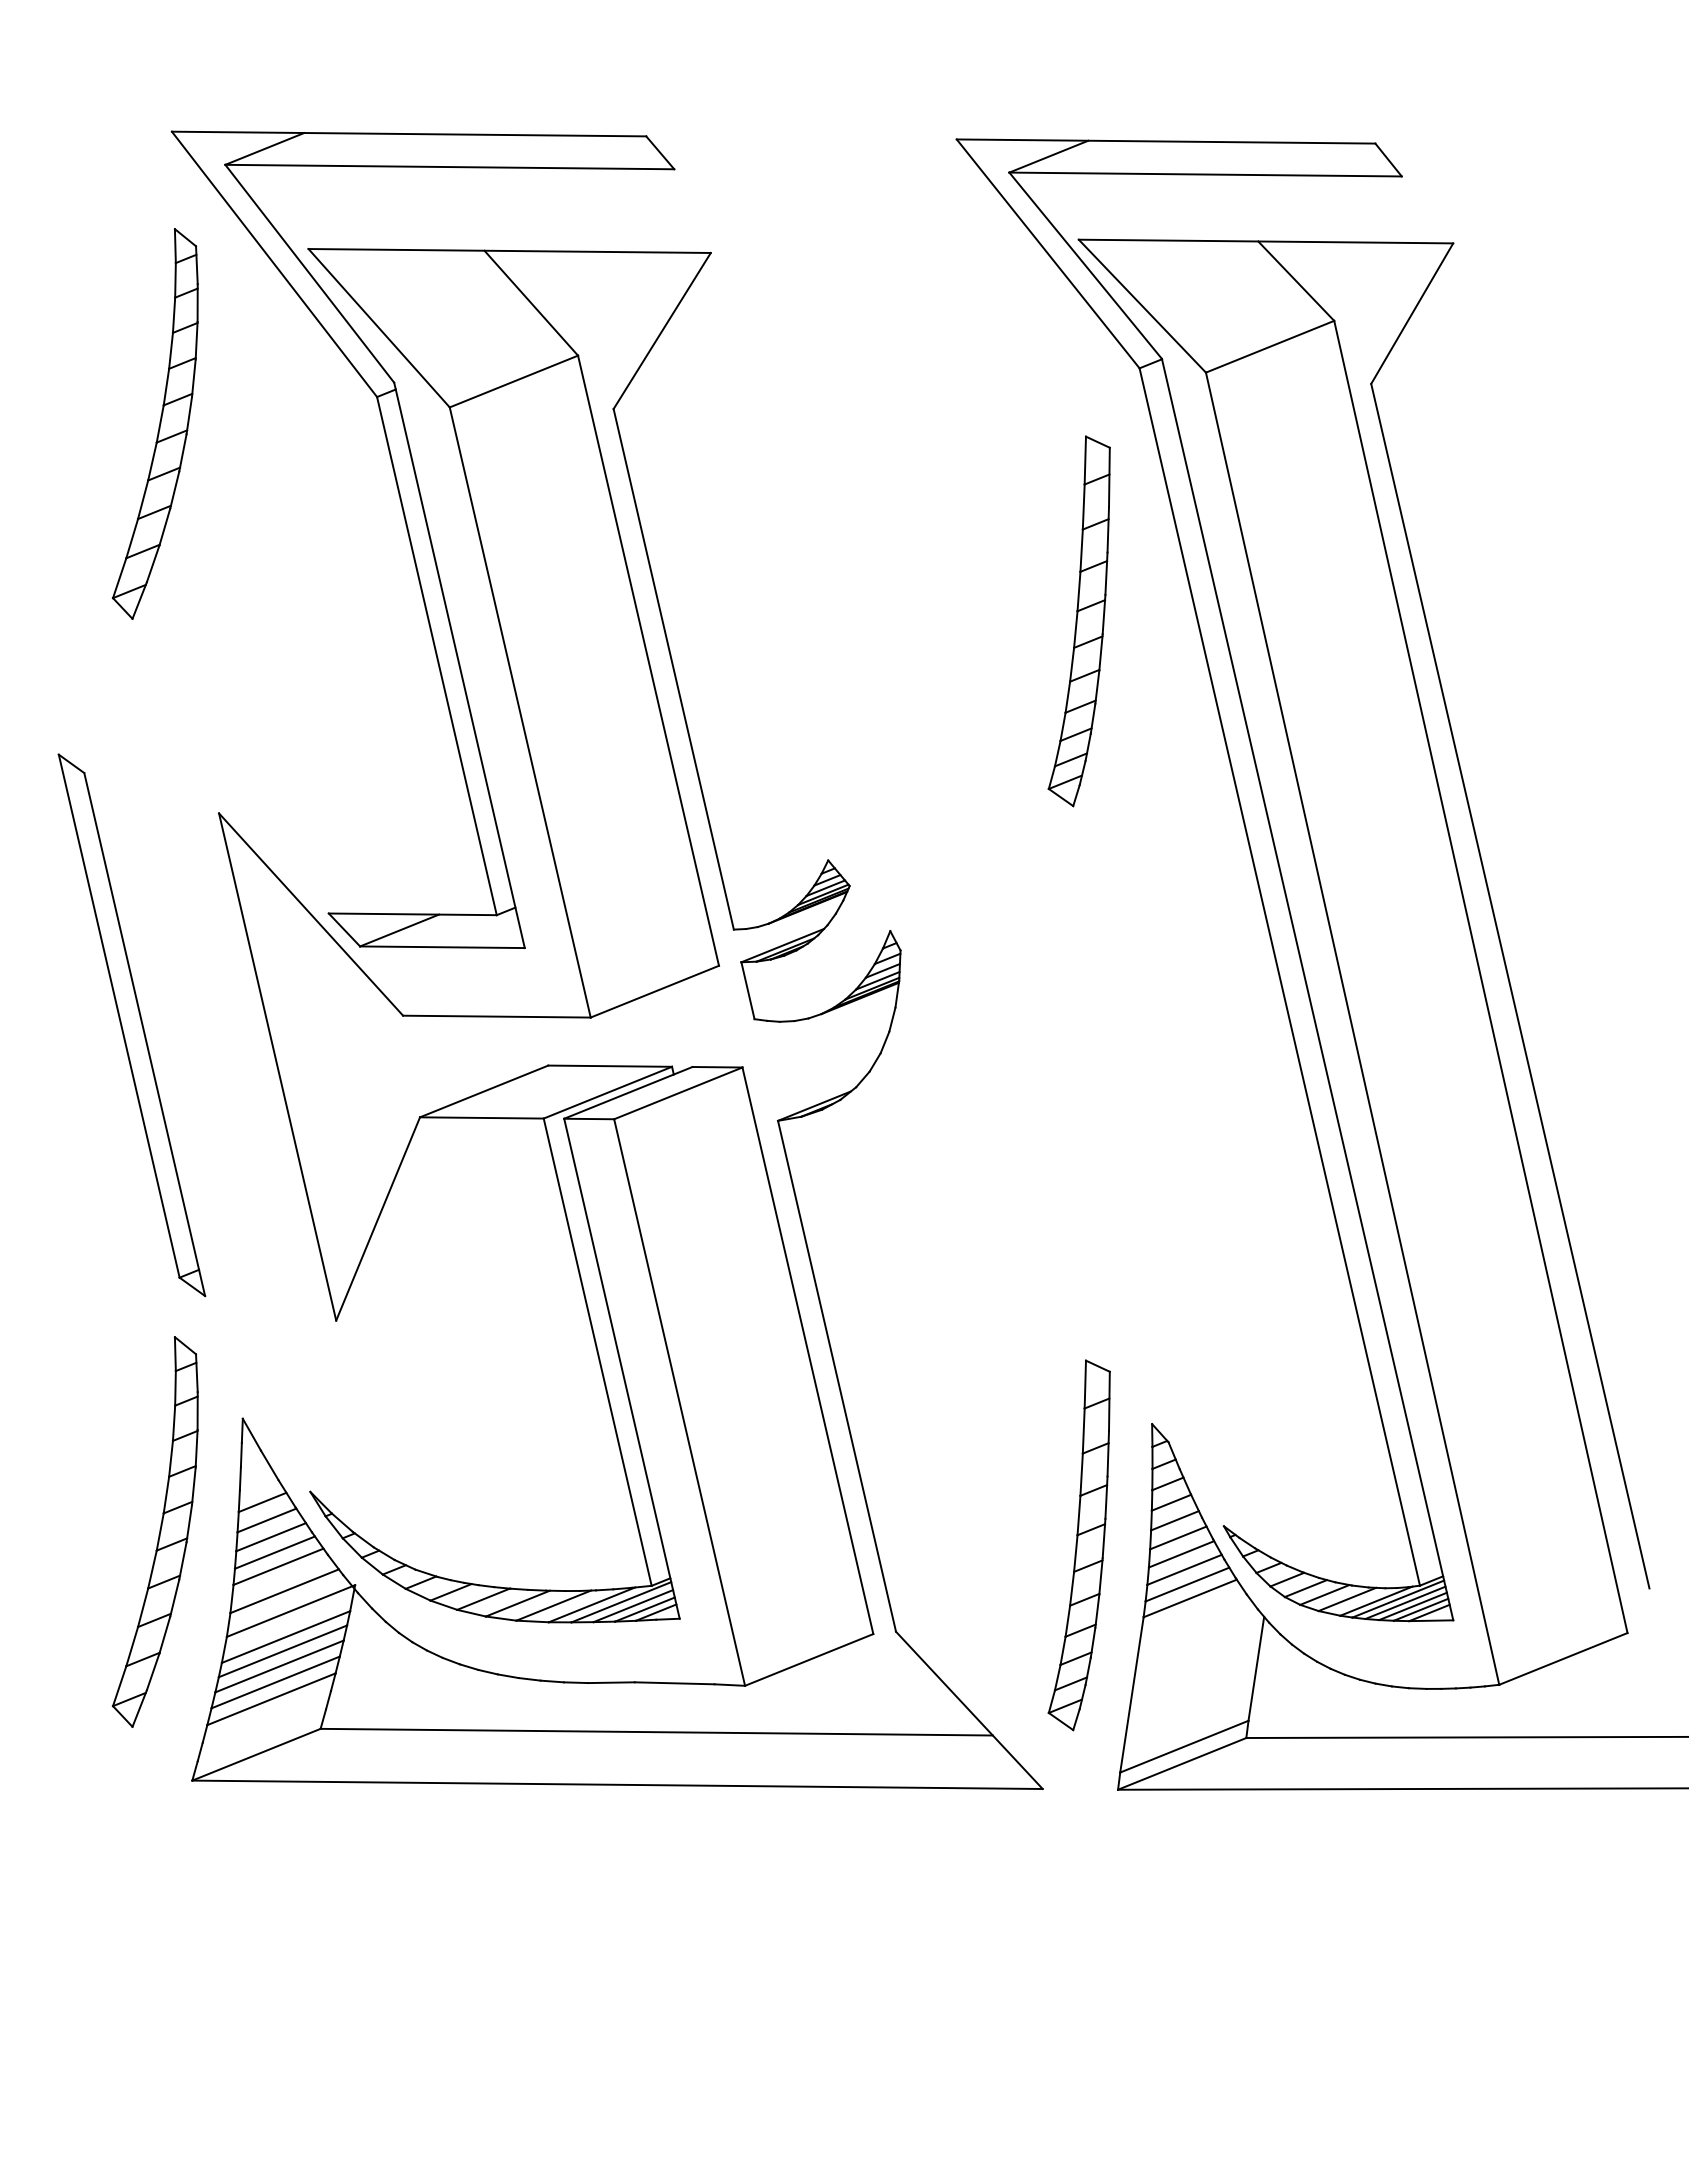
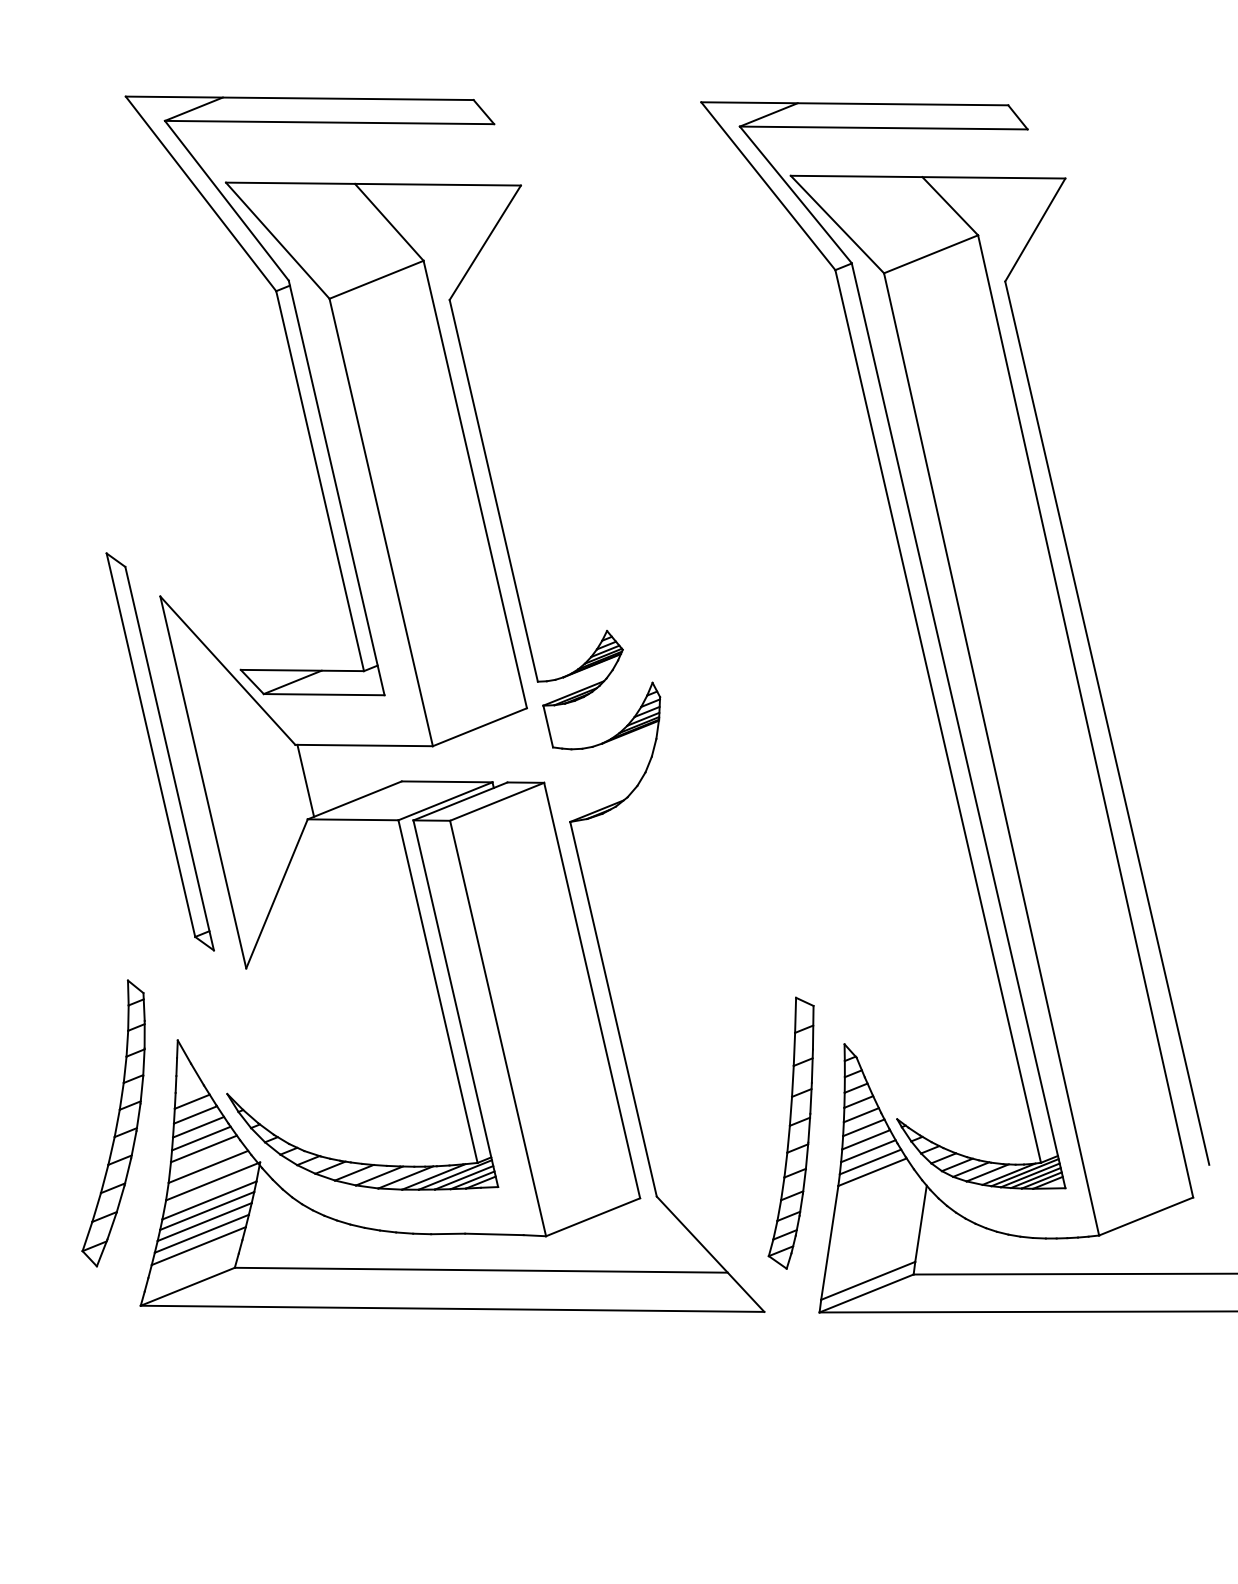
part: (154, 423) -> (113, 310), removed
part: (1078, 621) -> (790, 455), removed
part: (131, 1025) -> (159, 752), moved
line: (417, 1064) -> (305, 780), added

